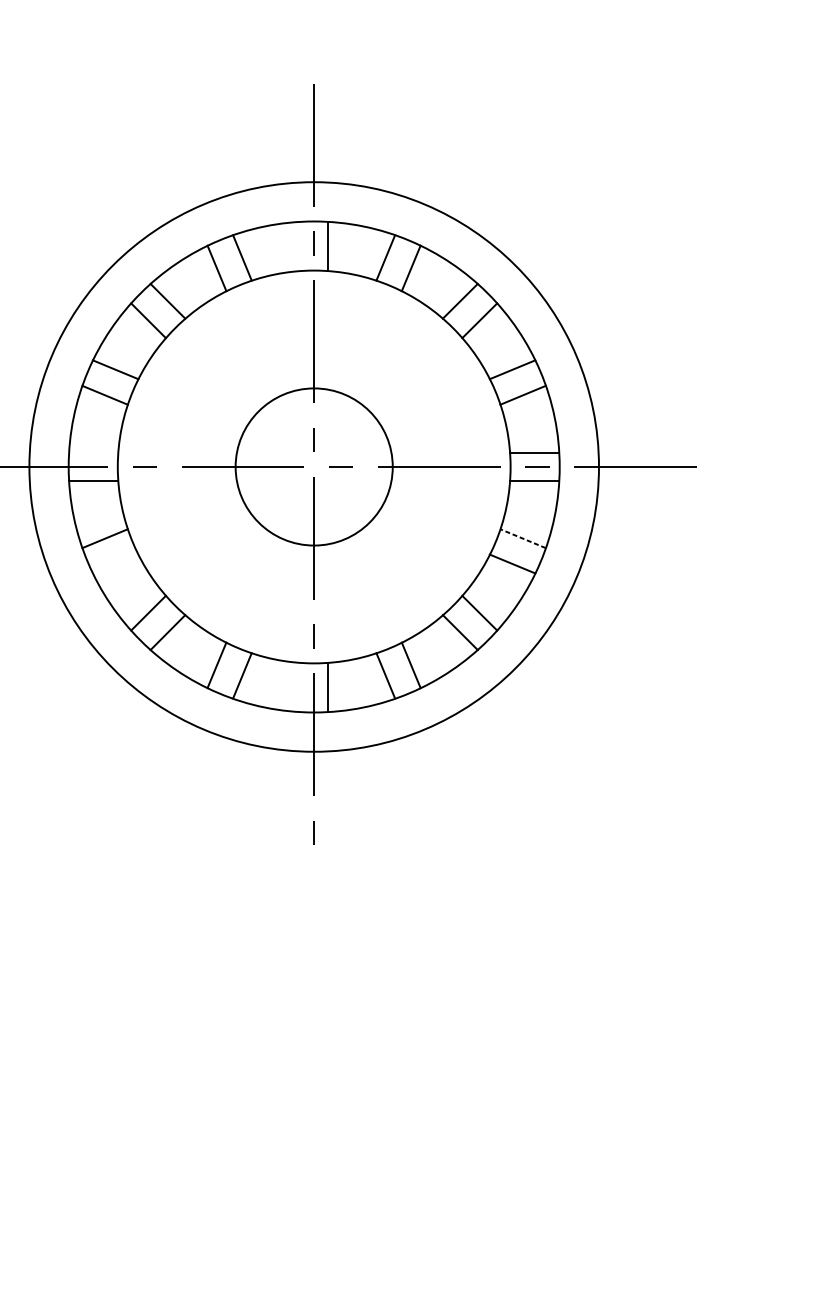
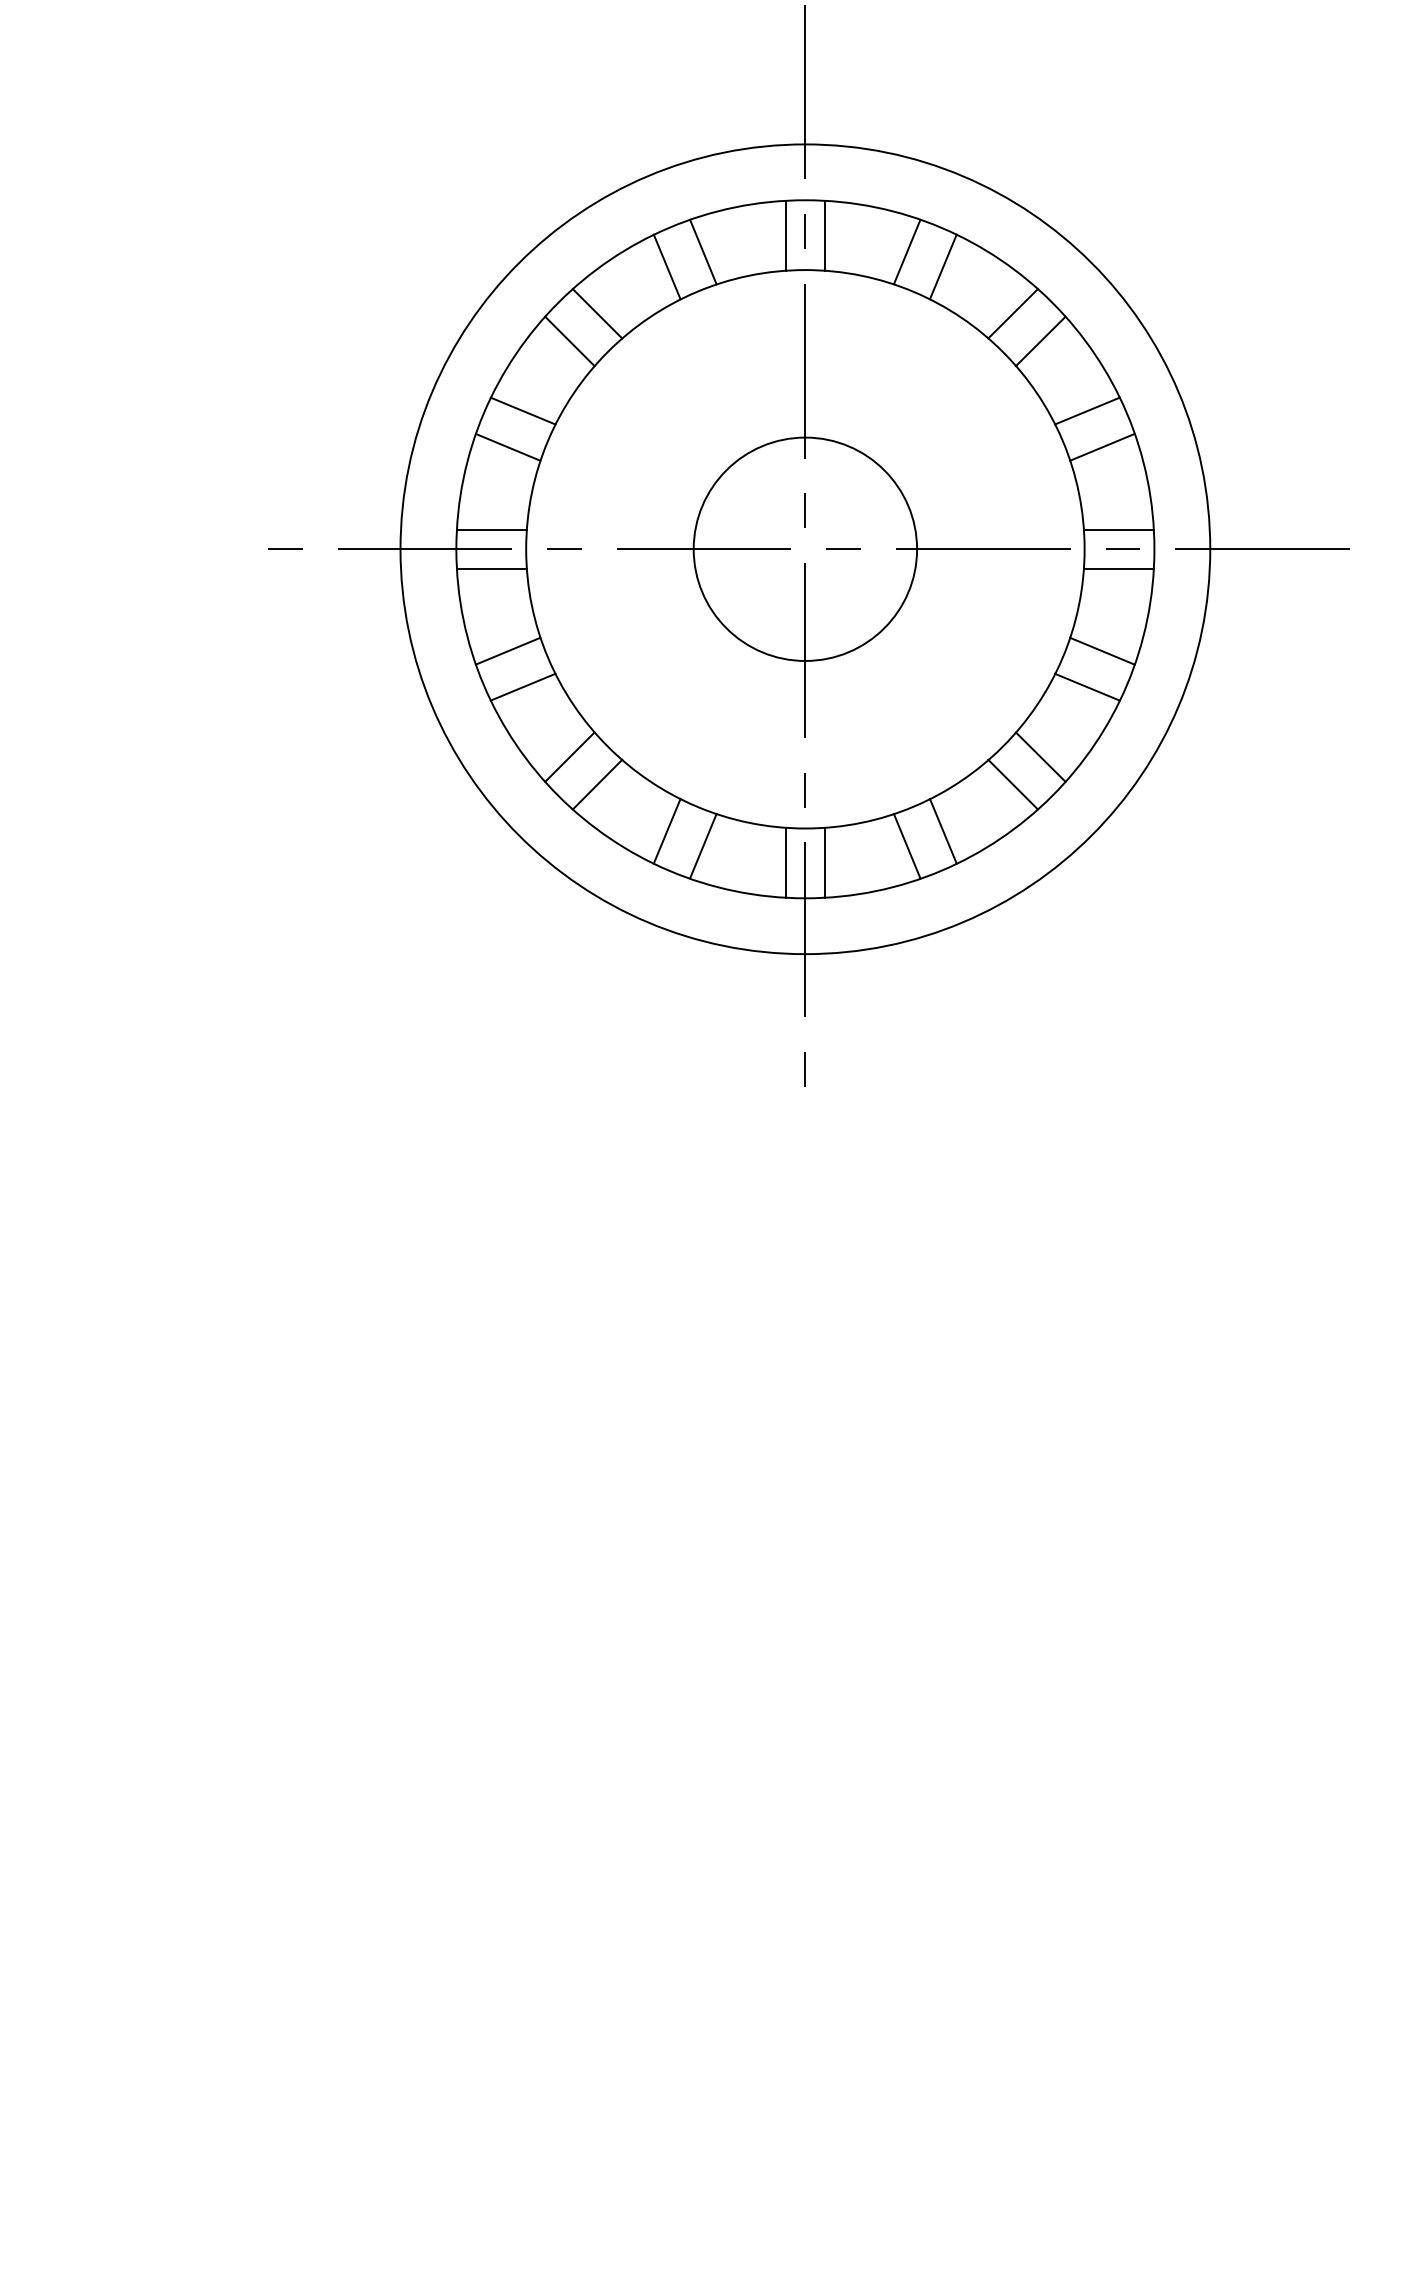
line: (300, 246) -> (785, 235), added
line: (93, 453) -> (491, 529), added
line: (523, 538) -> (1102, 651), dashed -> solid
line: (115, 563) -> (522, 686), added
line: (300, 687) -> (785, 862), added

